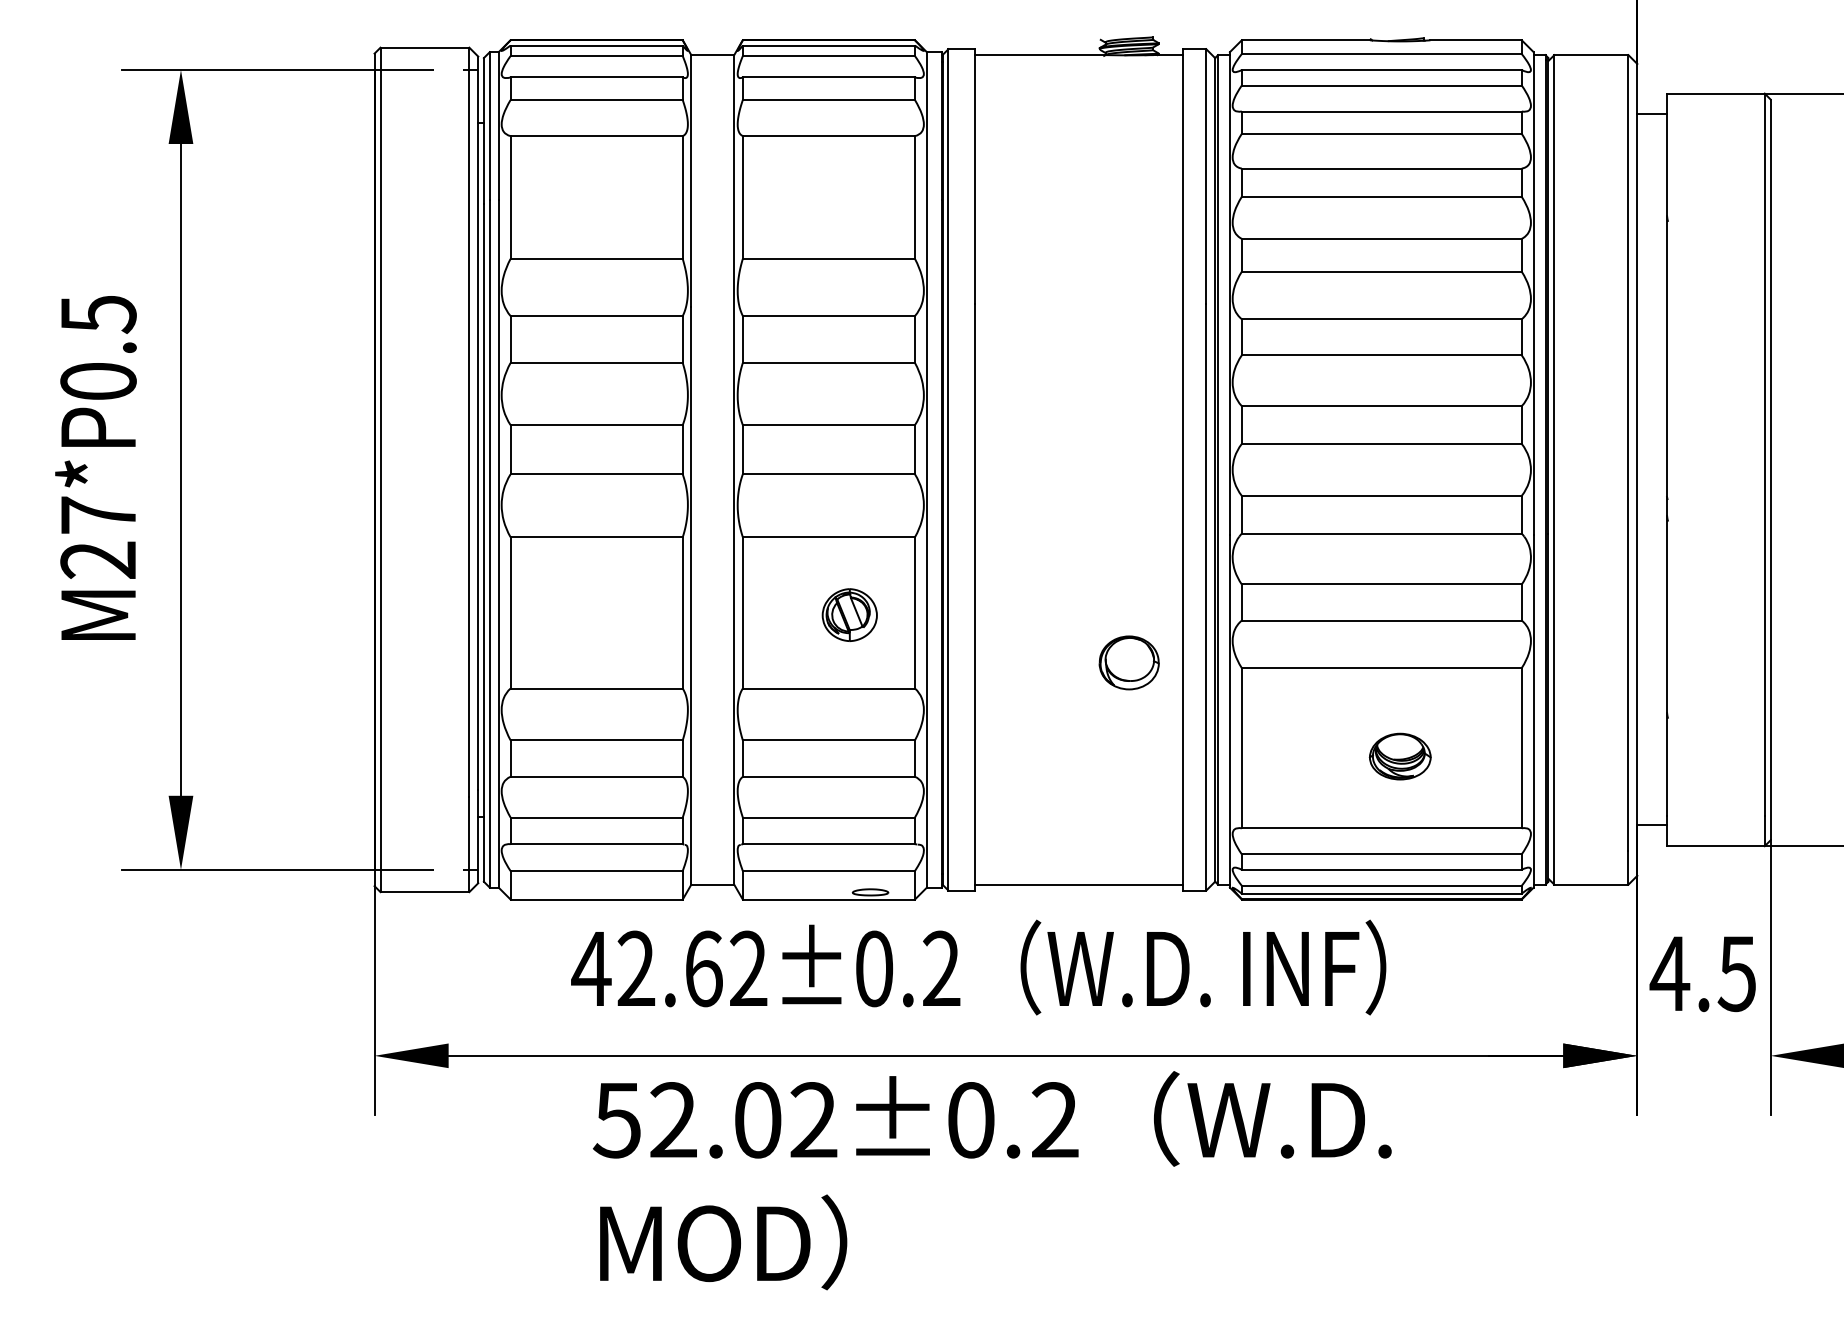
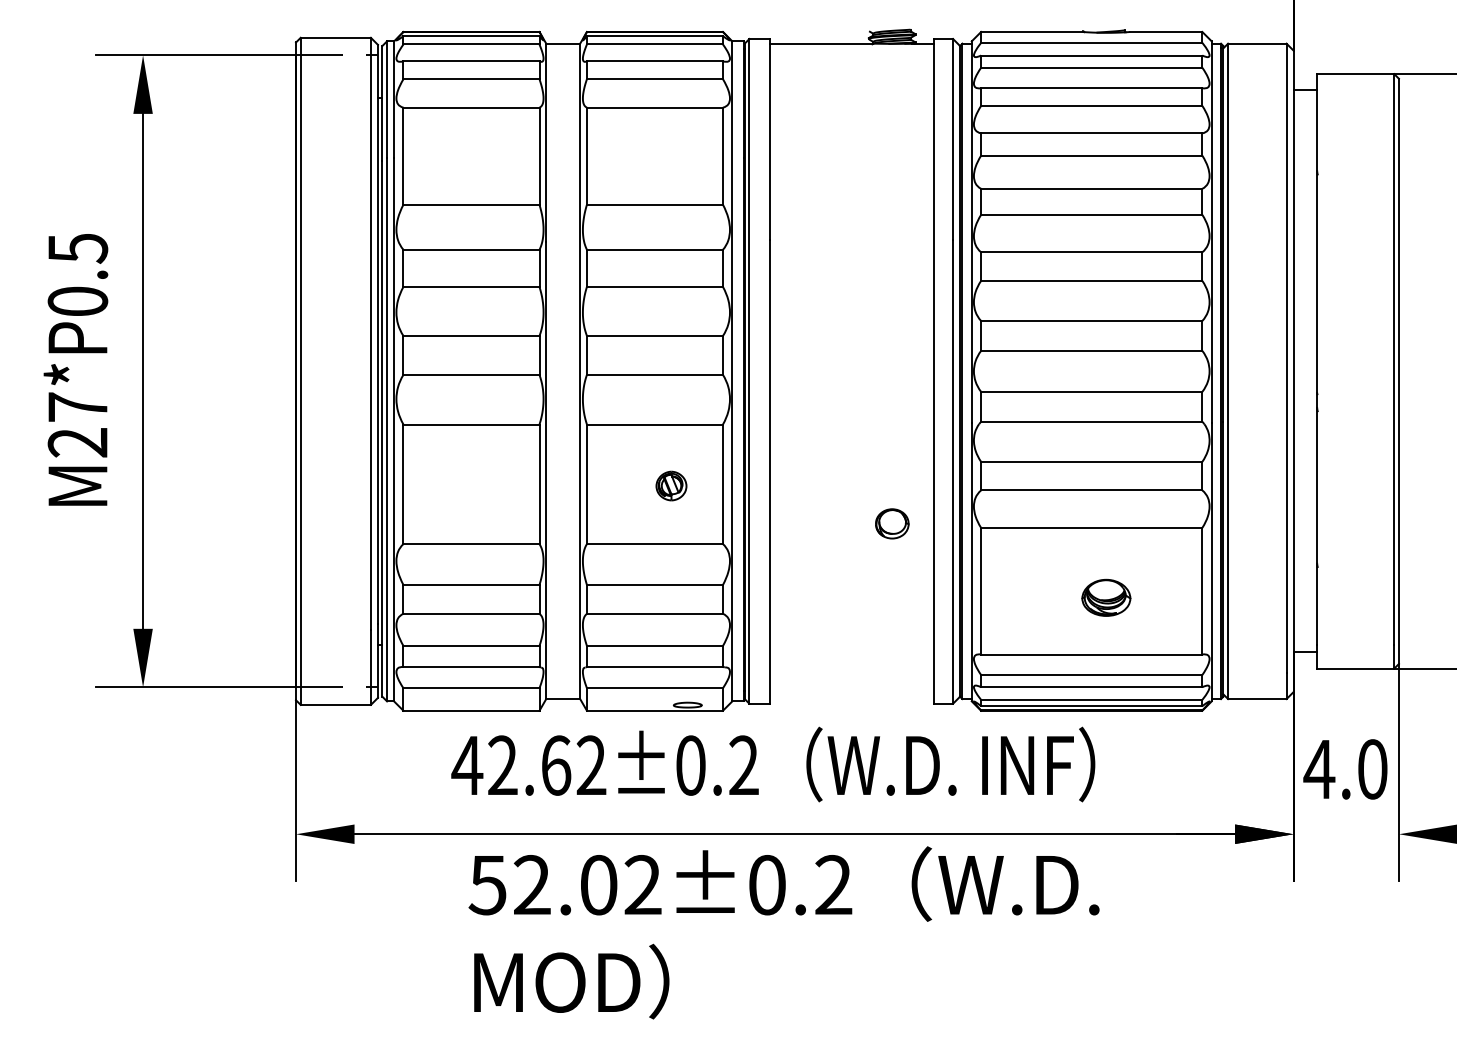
part: (849, 614) -> (671, 485), size x0.7
part: (1129, 662) -> (892, 523), size x0.7
line: (1078, 885) -> (852, 699), removed
text: (1737, 973) -> (1372, 769), 4.5 -> 4.0

